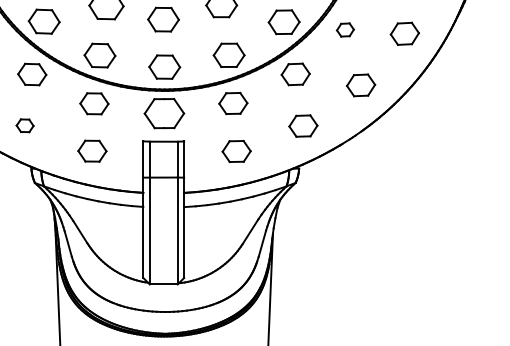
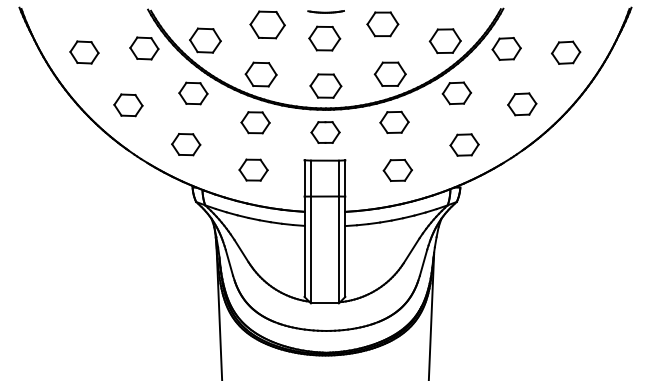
part: (345, 29) -> (506, 48), size x1.67
part: (164, 113) -> (325, 132), size x0.71
part: (25, 125) -> (186, 144), size x1.67

